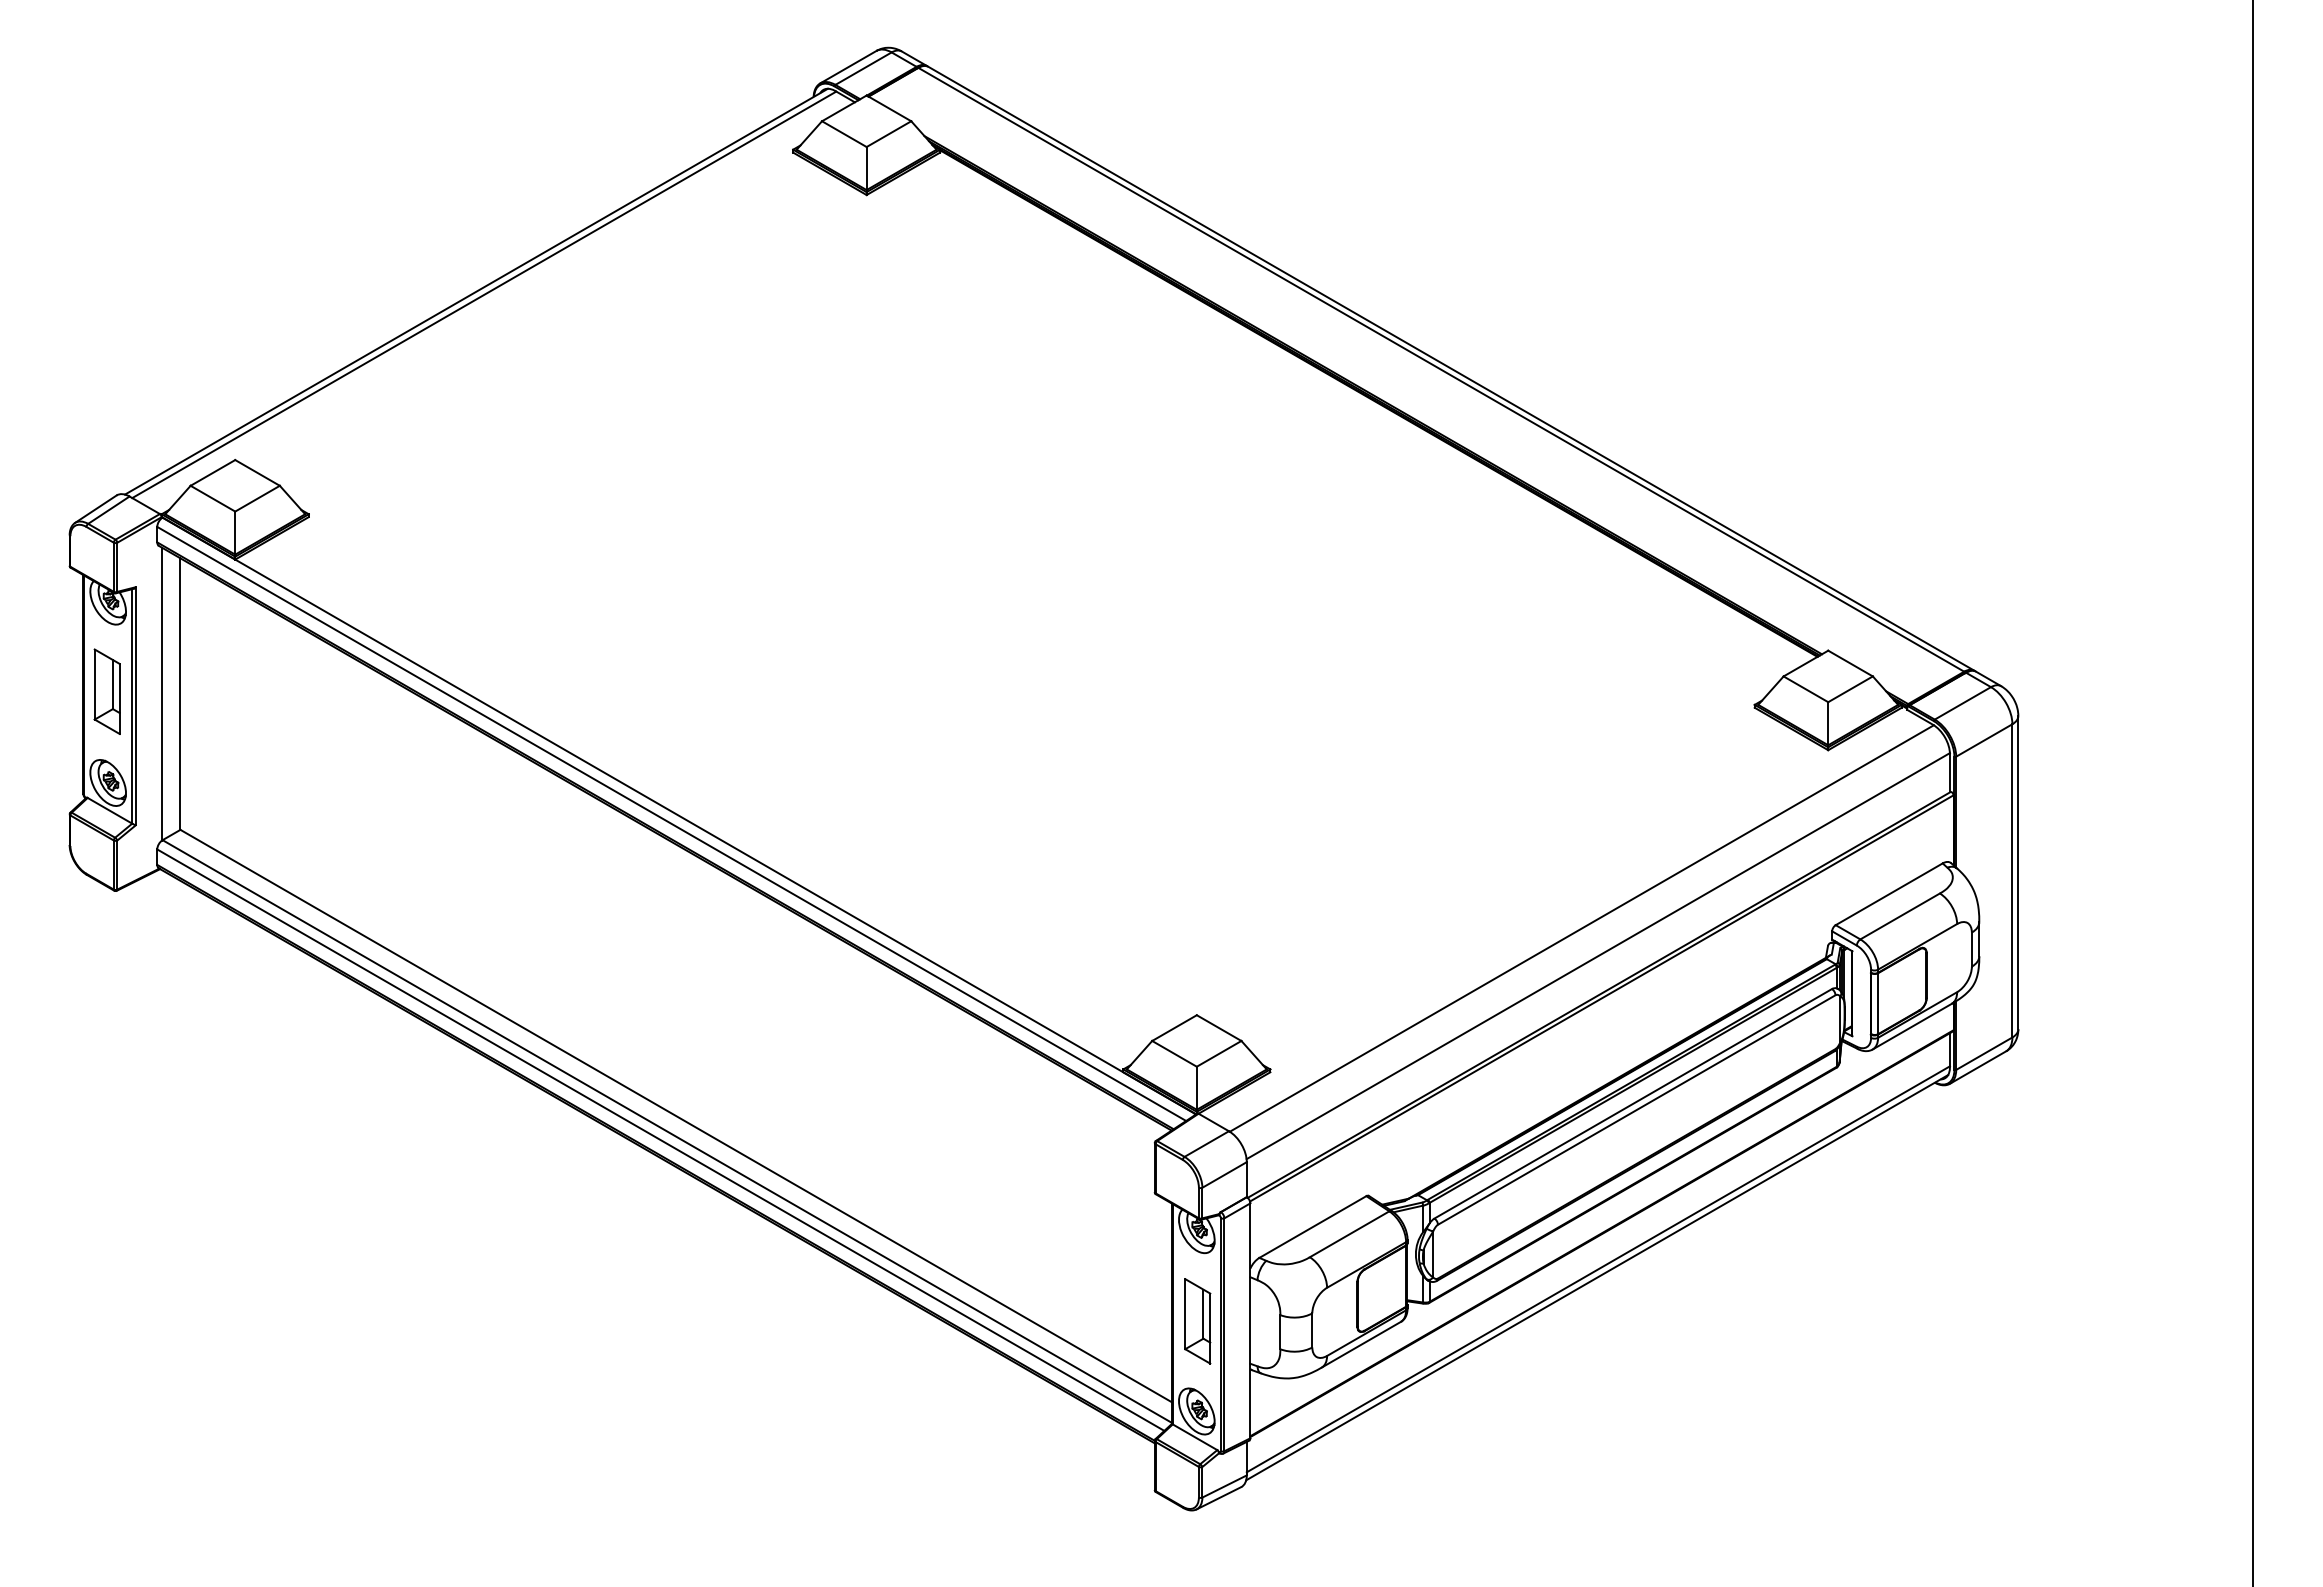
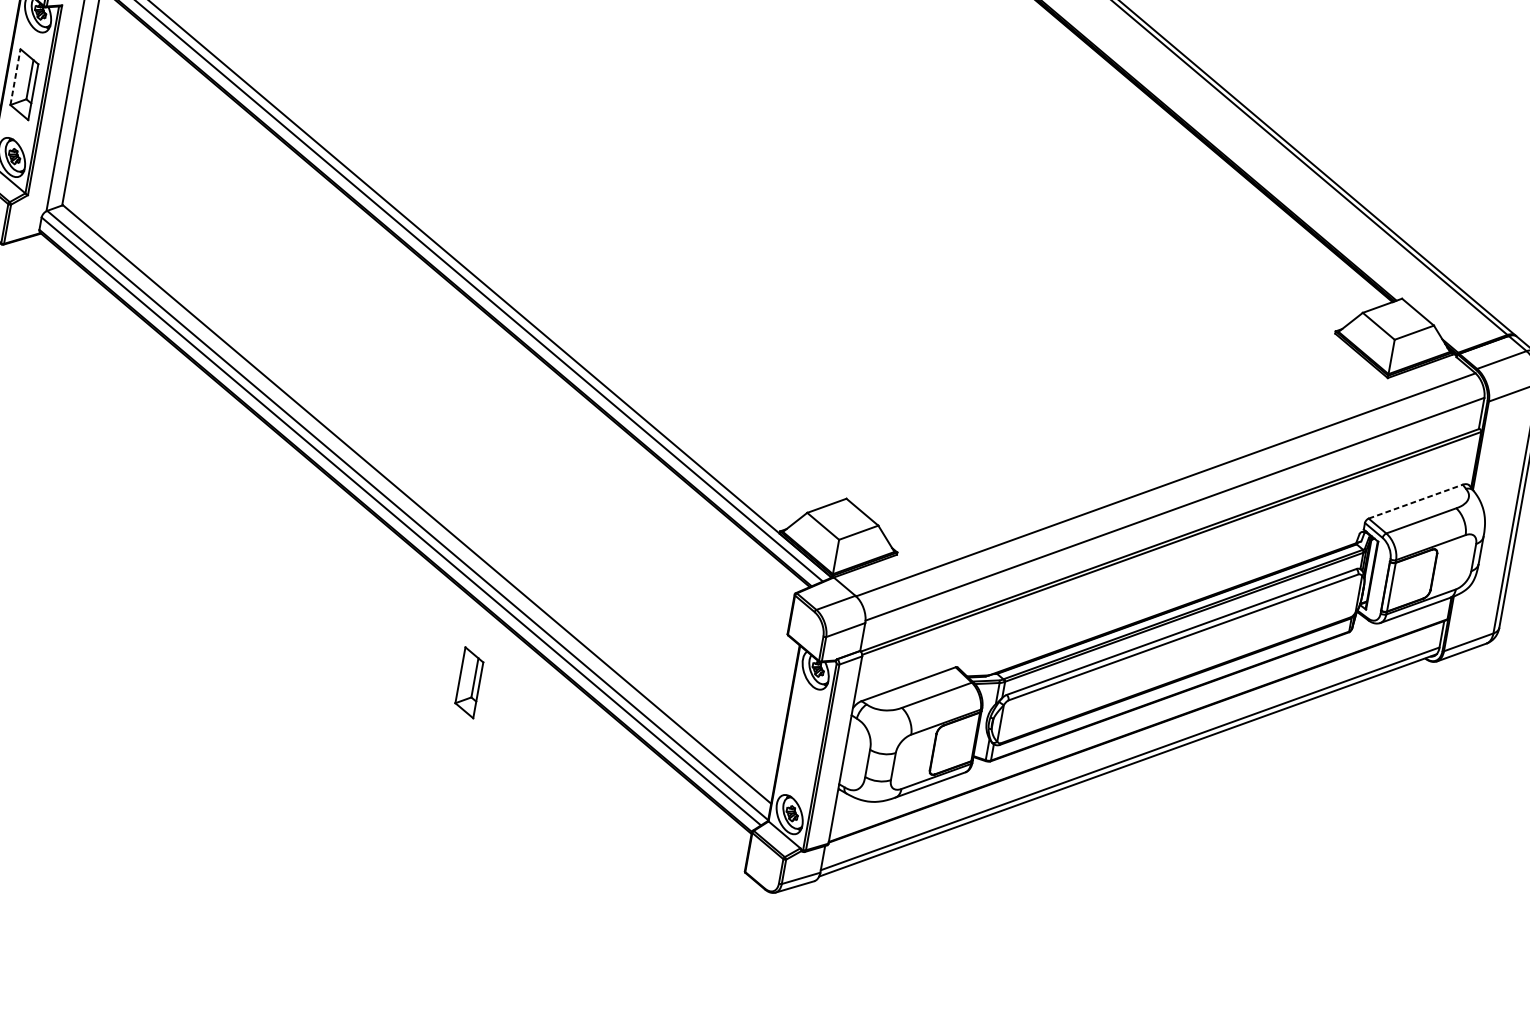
line: (94, 684) -> (15, 77), solid -> dashed
line: (1889, 894) -> (1415, 501), solid -> dashed
part: (1197, 1321) -> (469, 682), moved

